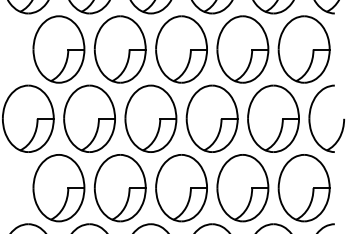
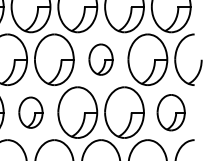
part: (211, 118) -> (100, 59), size x0.6
part: (119, 188) -> (30, 112), size x0.6
part: (303, 188) -> (170, 112), size x0.7

